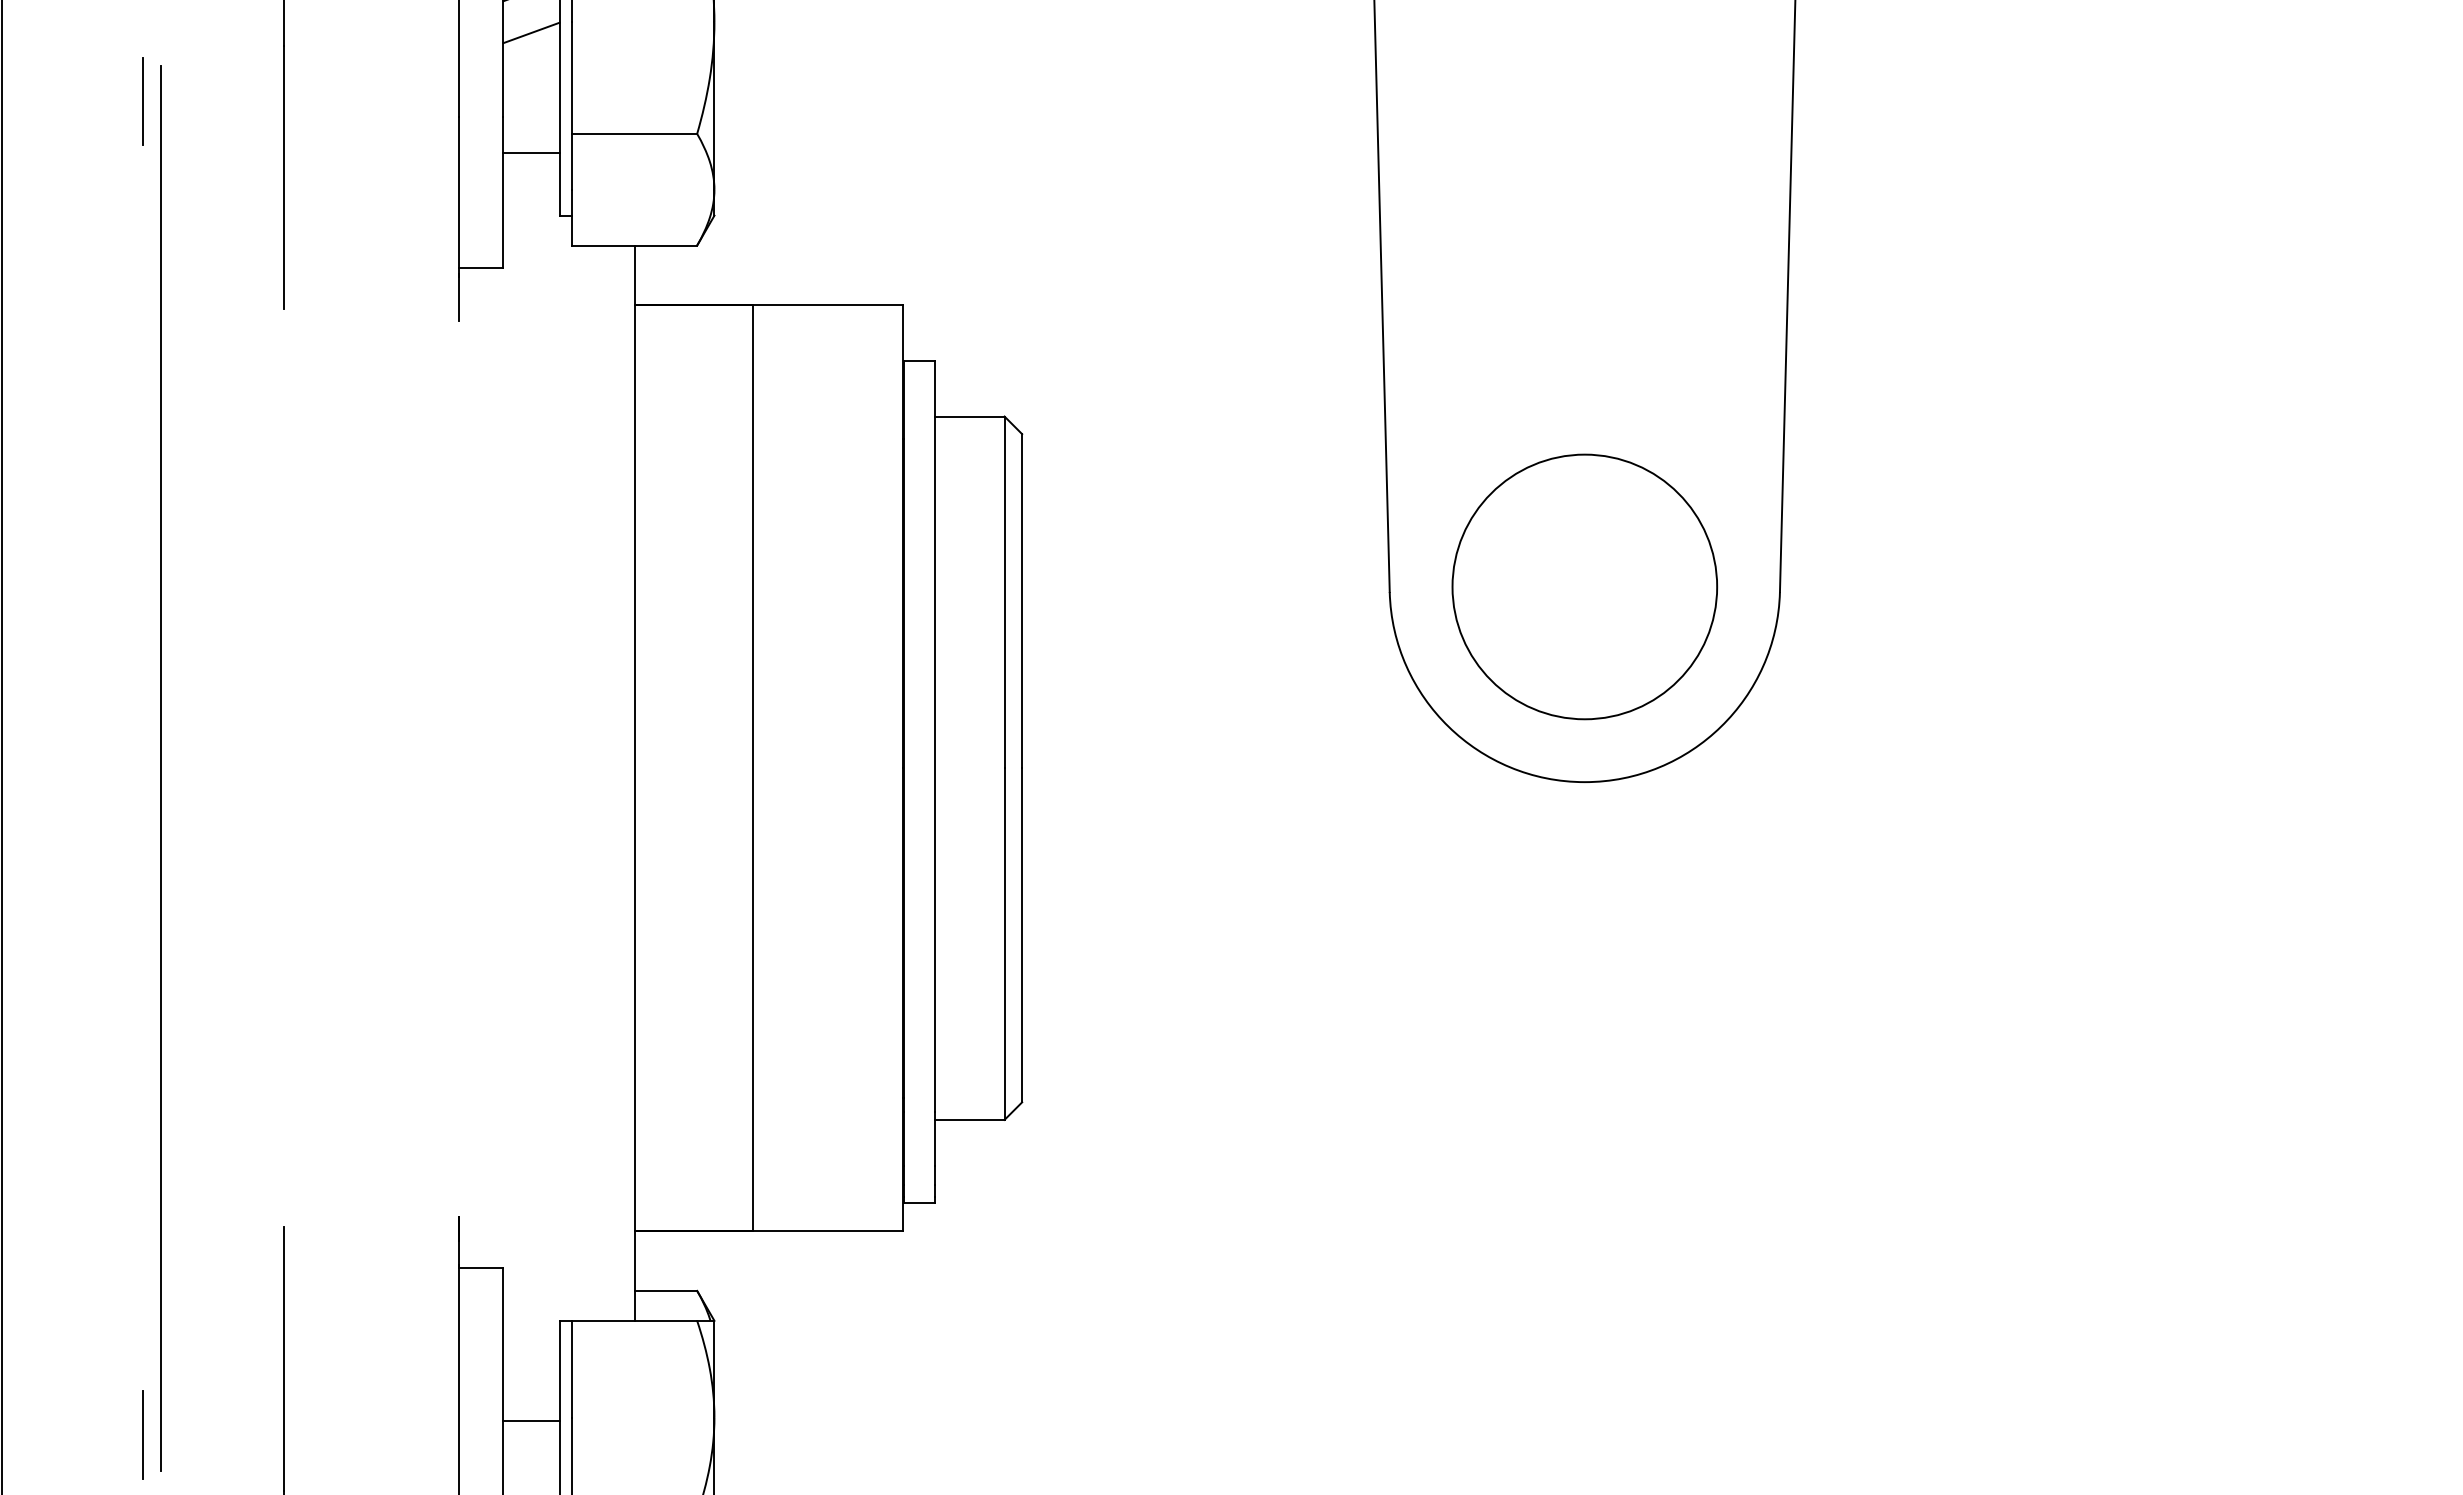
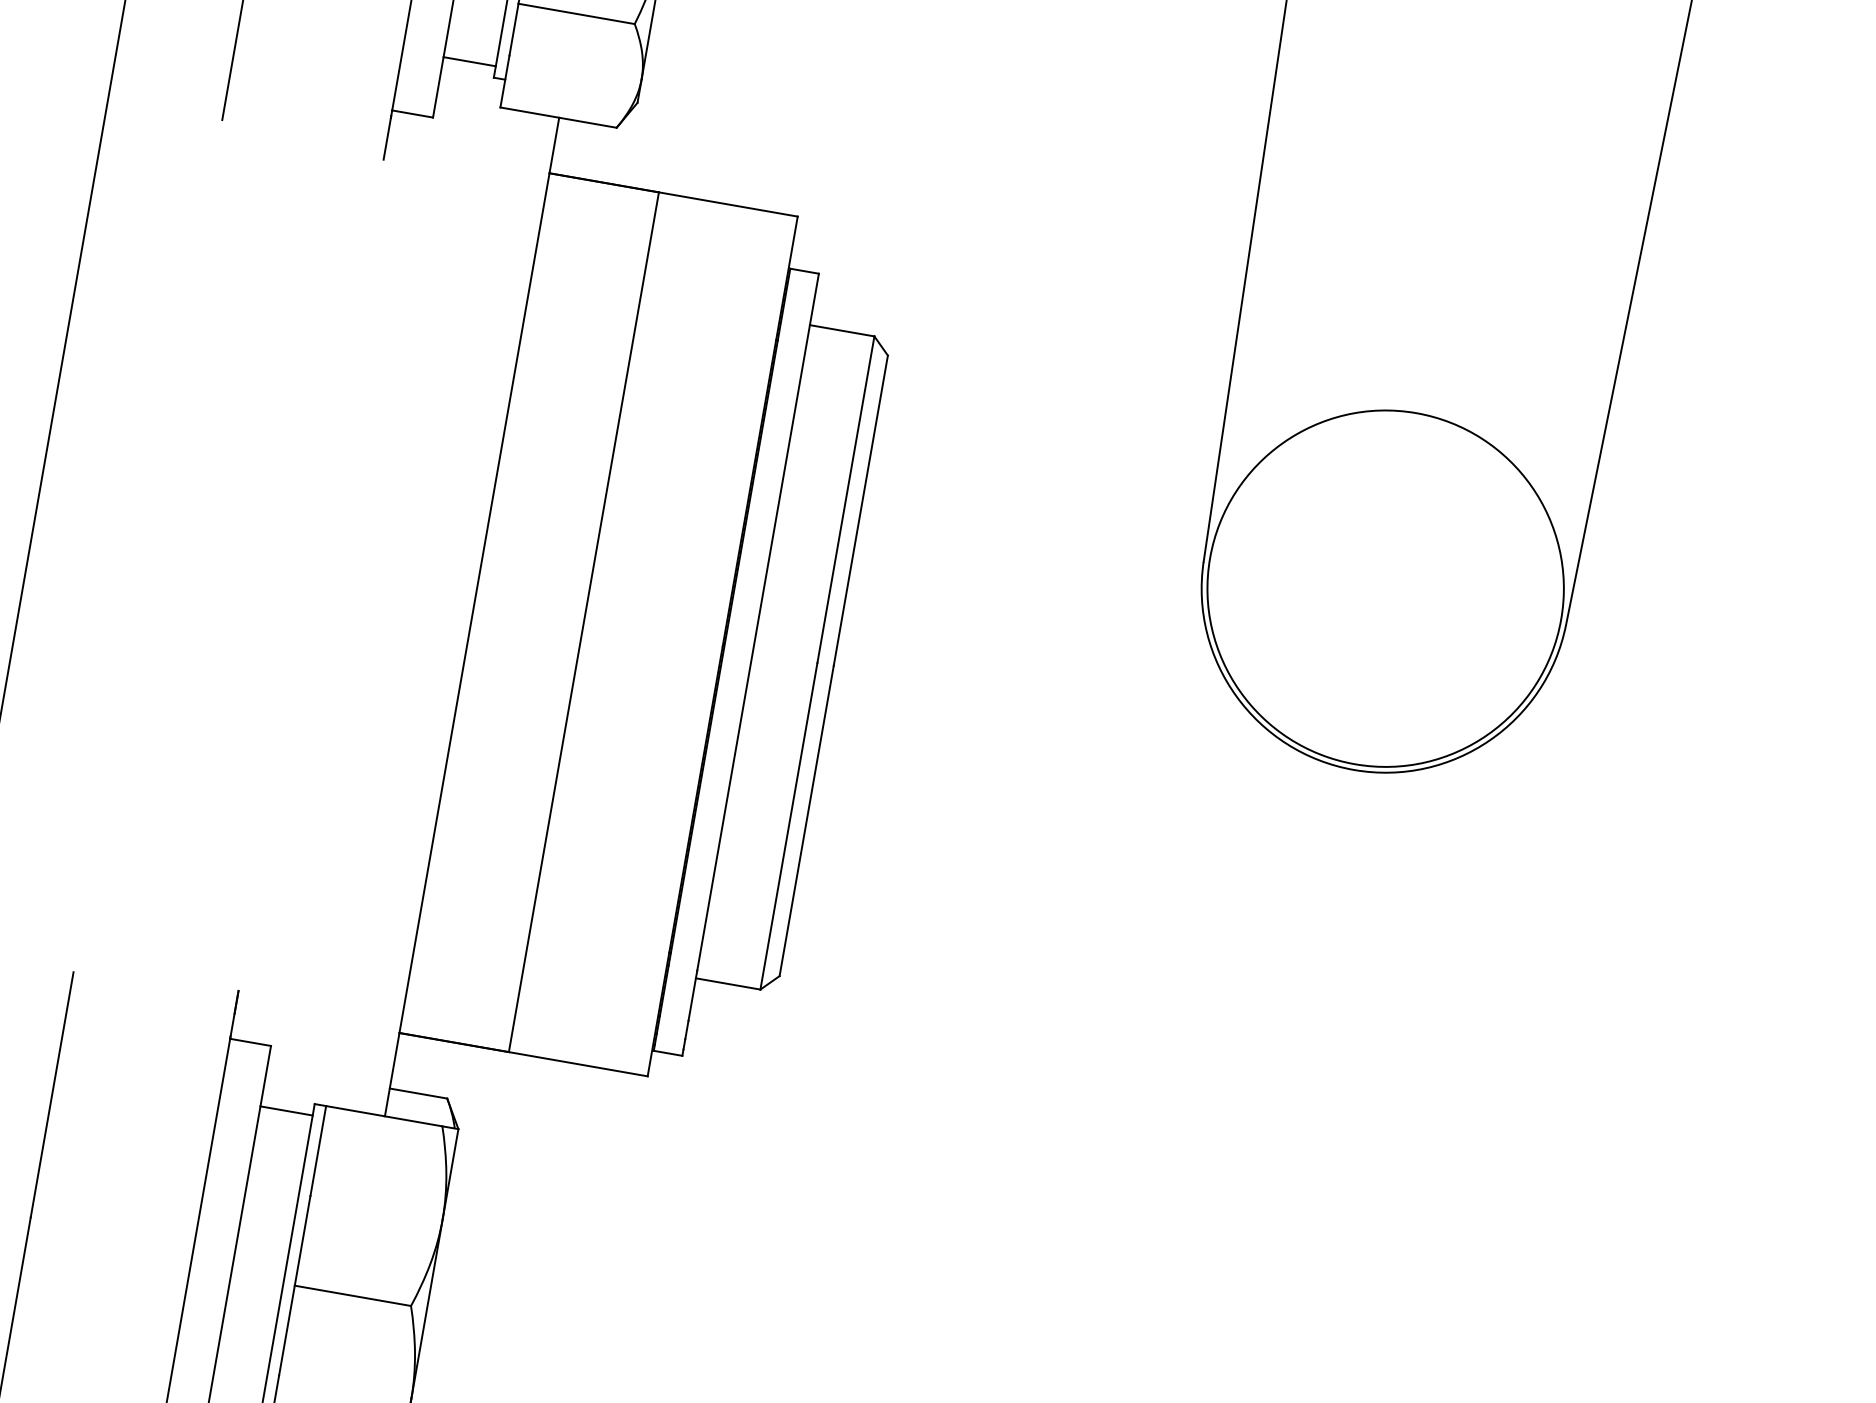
line: (531, 153) -> (469, 61), moved
circle: (1584, 586) -> (1385, 588), size x1.43
line: (531, 1421) -> (286, 1111), moved

